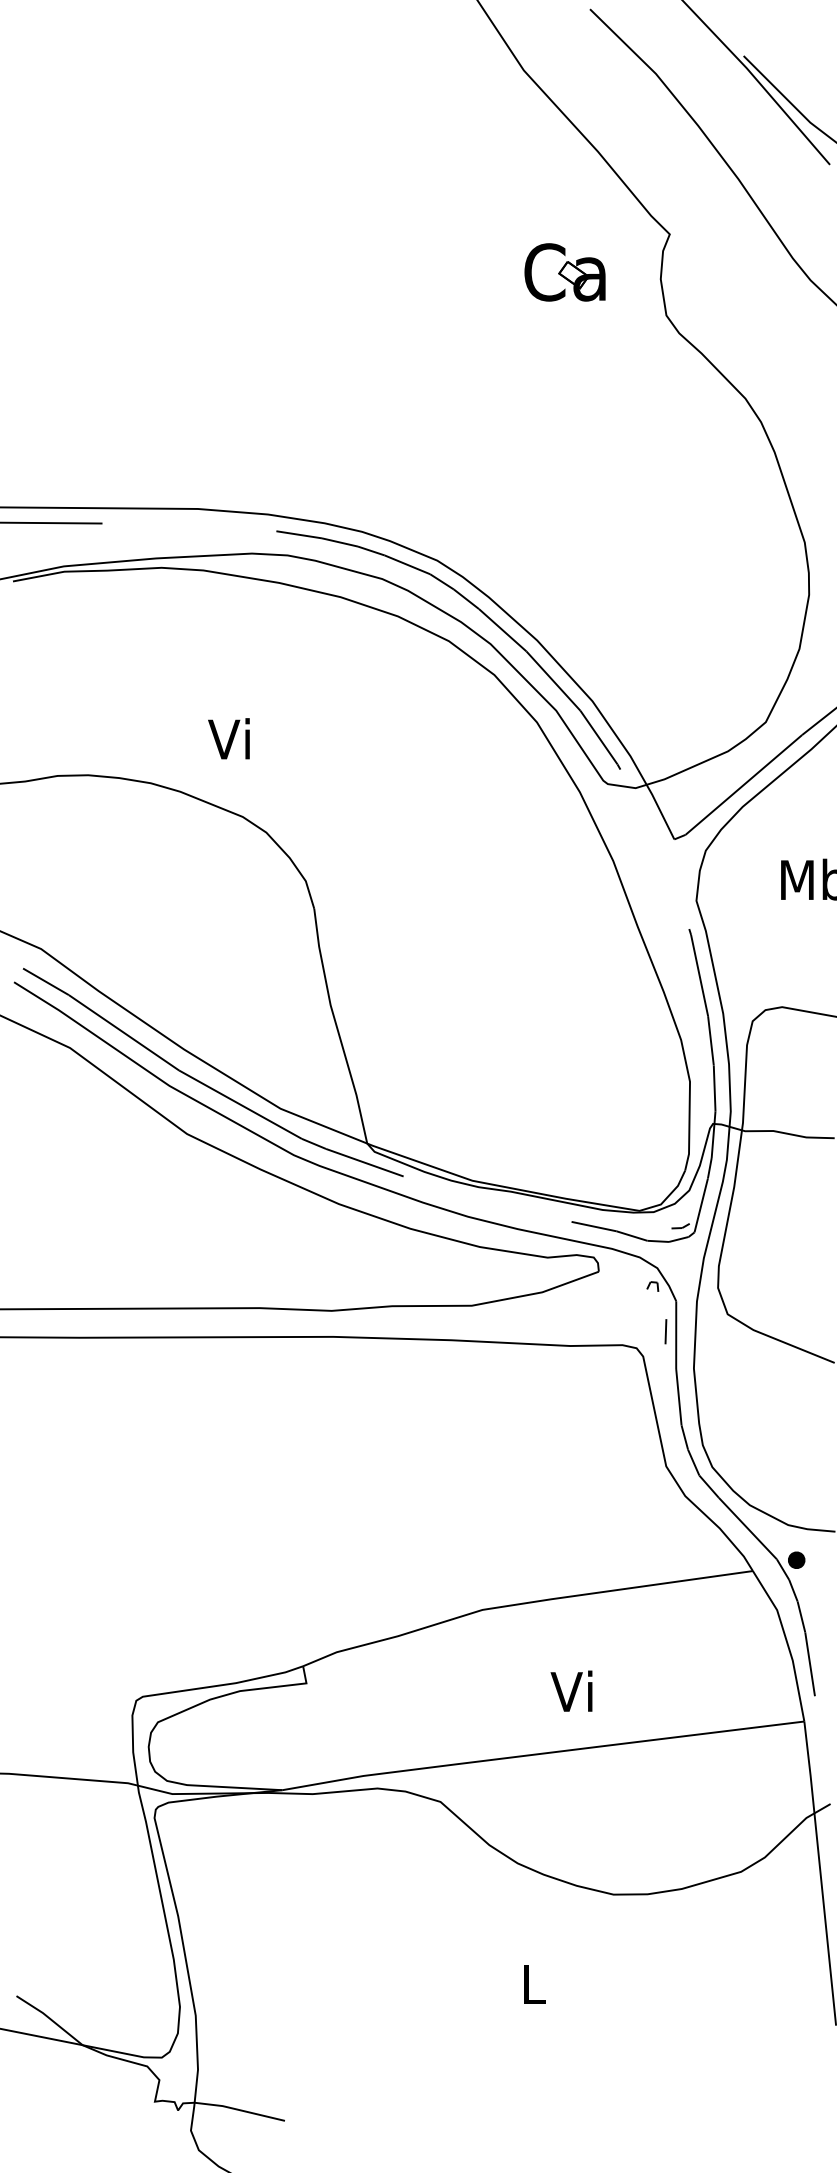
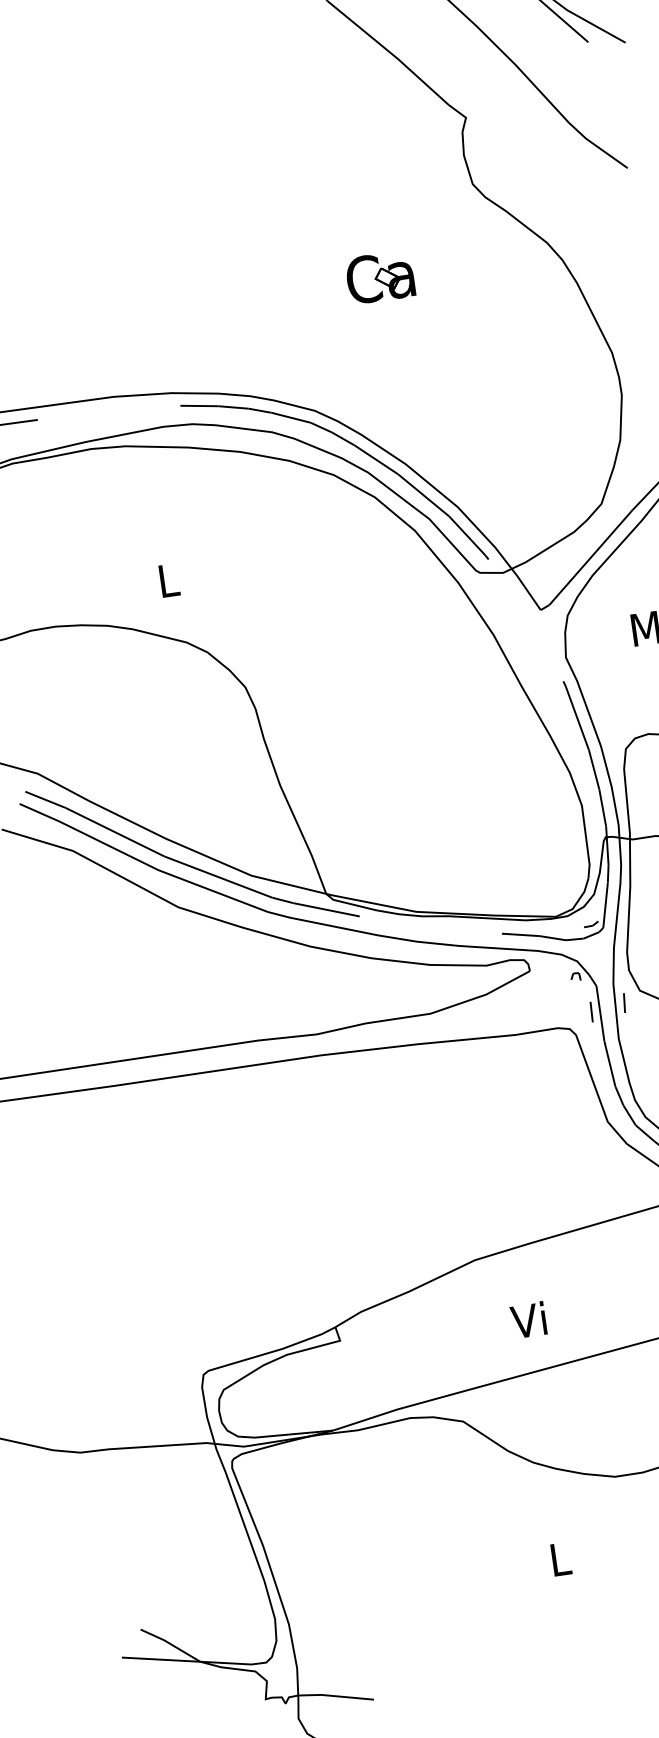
part: (564, 272) -> (379, 277), moved
text: (228, 738) -> (165, 580), Vi -> L
line: (707, 1326) -> (624, 1002), added
text: (571, 1690) -> (528, 1319), moved

